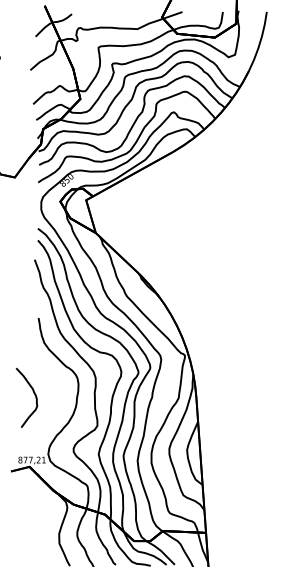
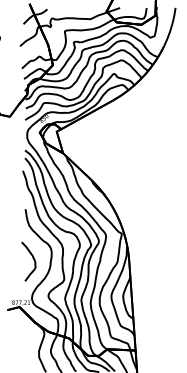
curve: (32, 392) -> (32, 258), moved

